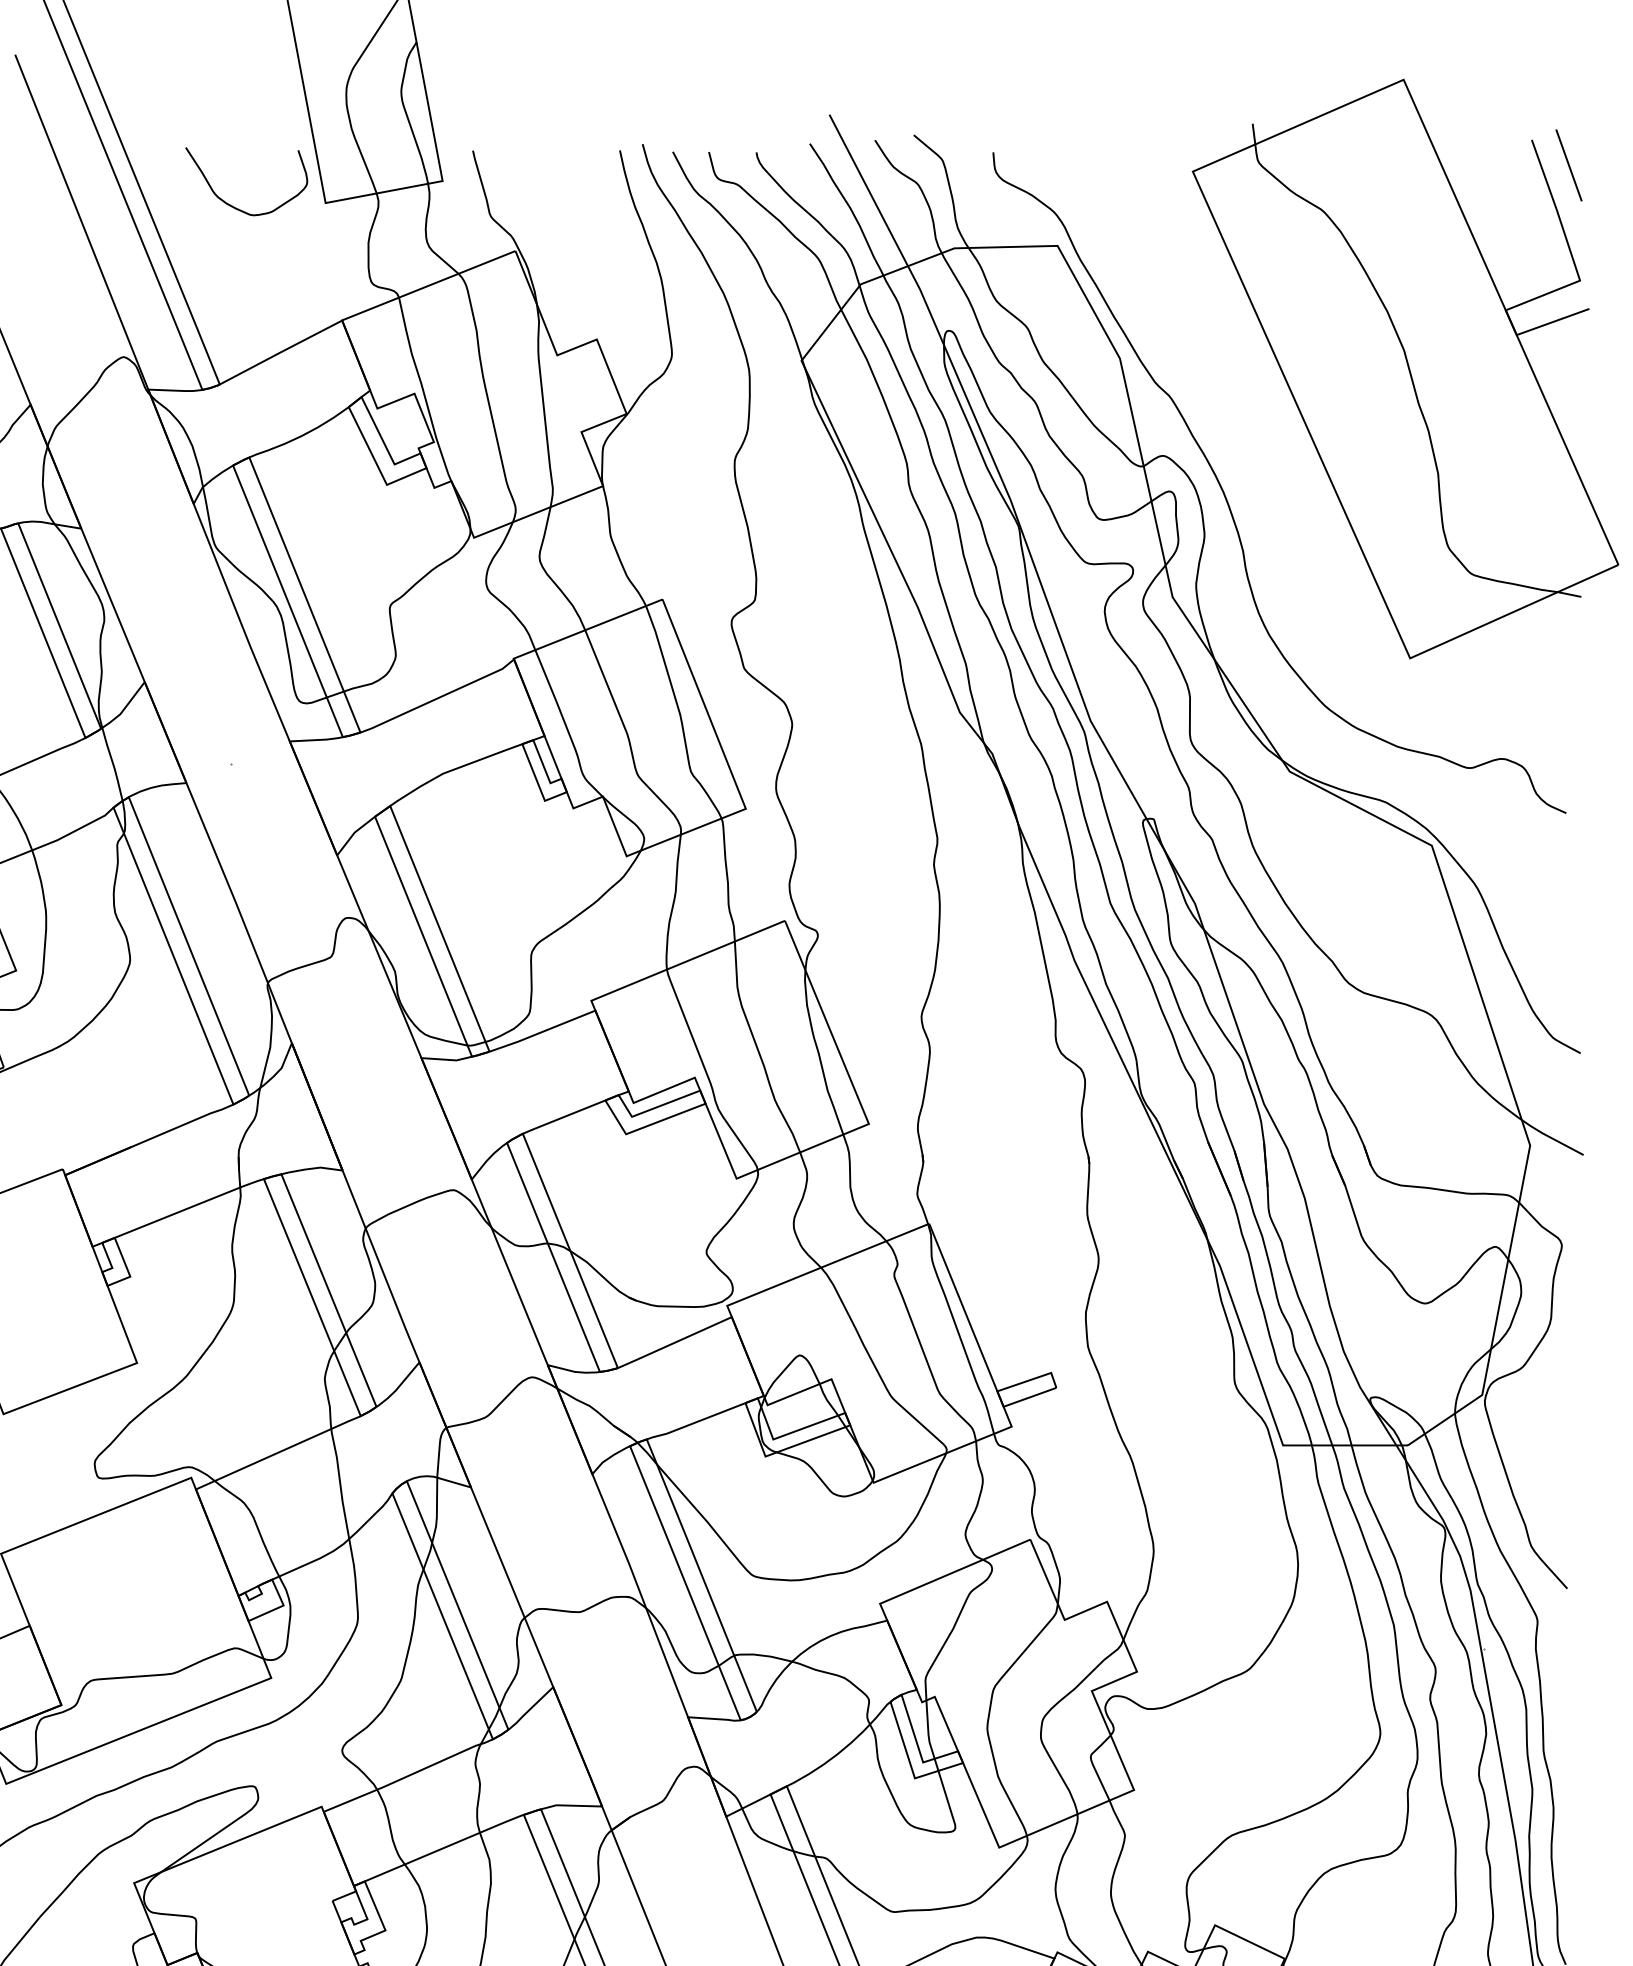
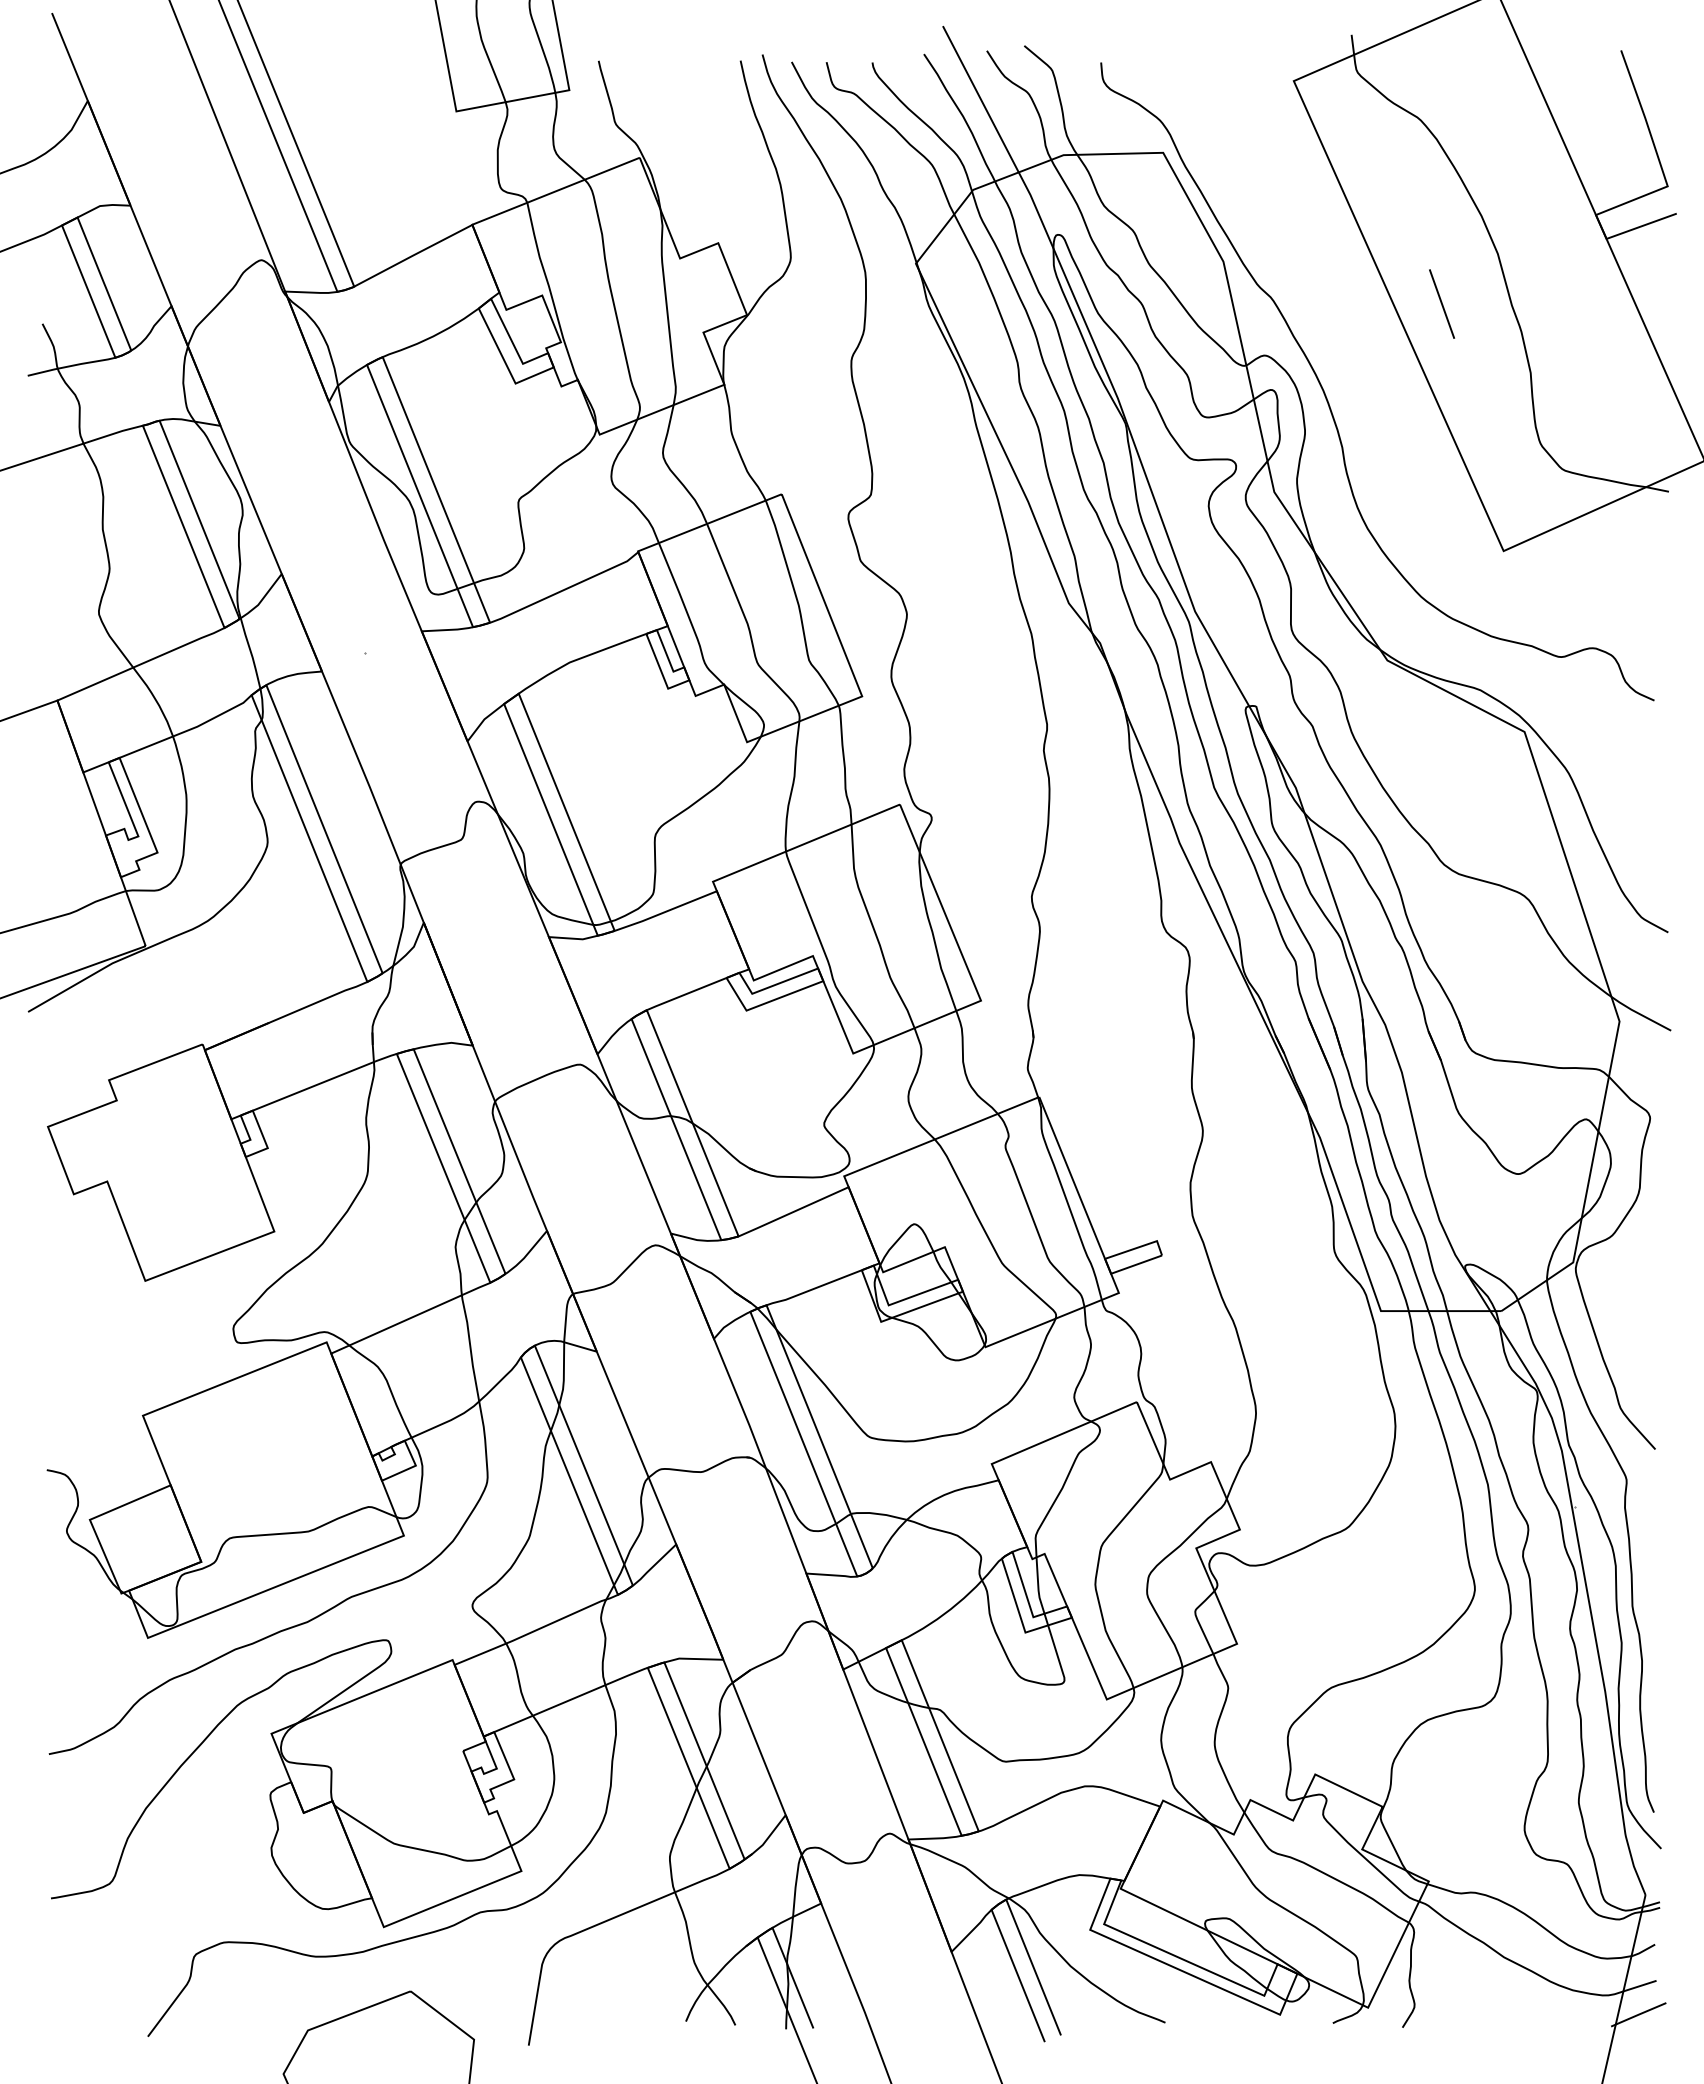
line: (1569, 164) -> (1442, 303), moved
curve: (232, 205) -> (366, 113), removed

